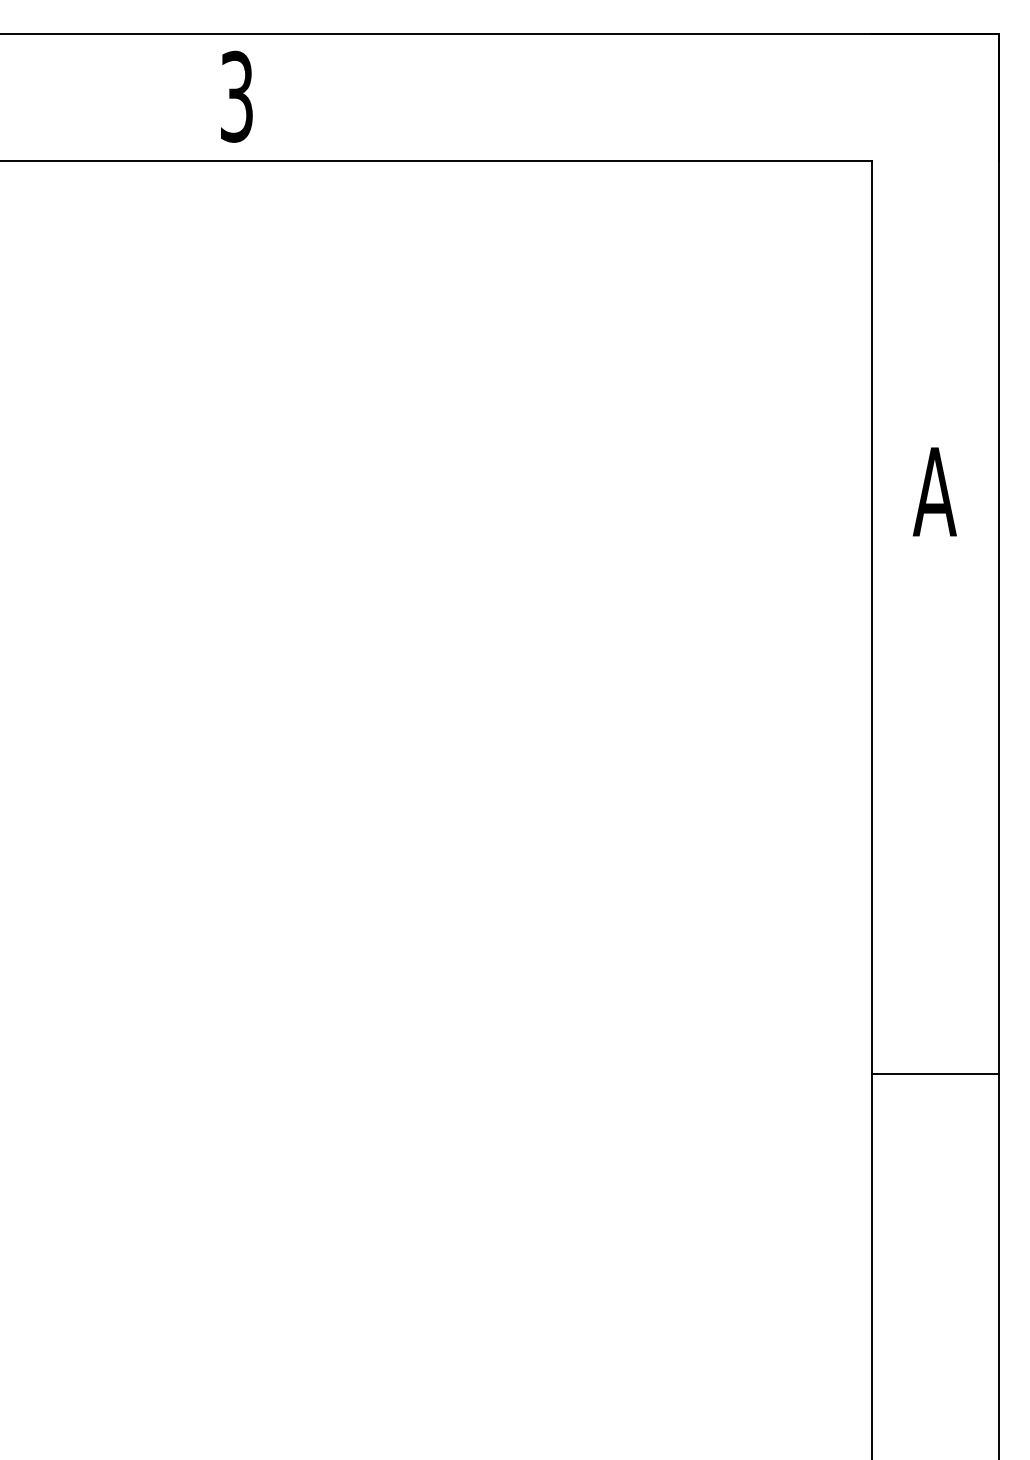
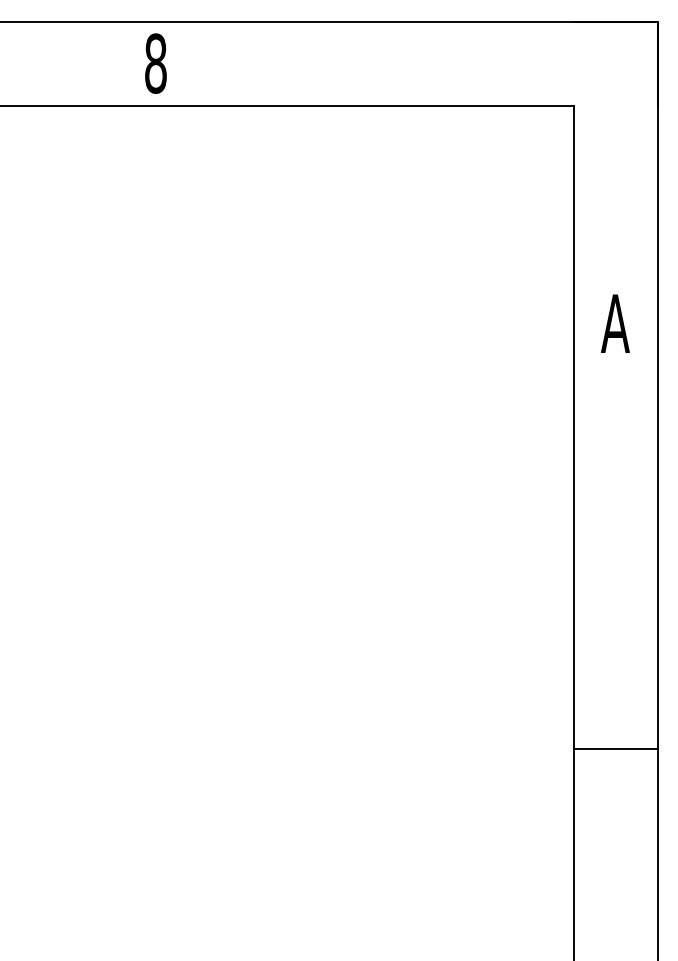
text: (236, 96) -> (155, 63), 3 -> 8
line: (934, 1074) -> (615, 749), moved

